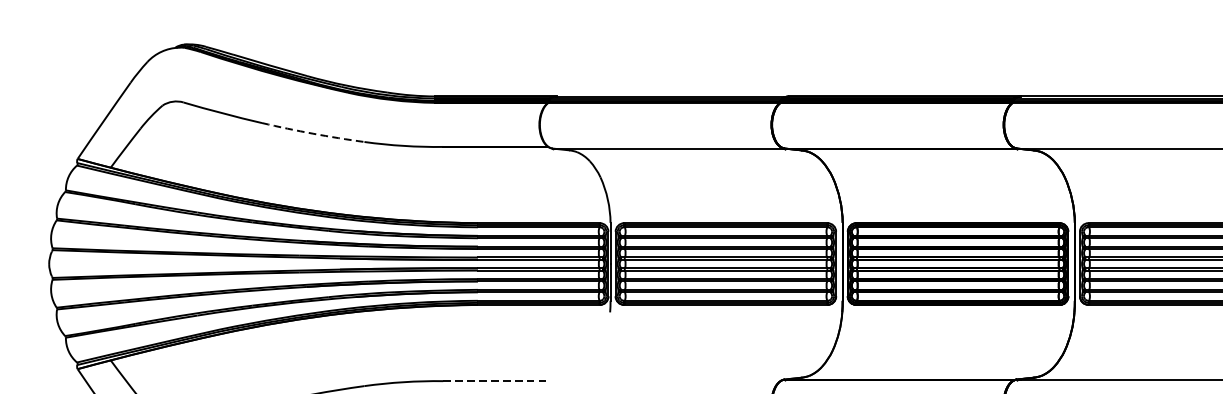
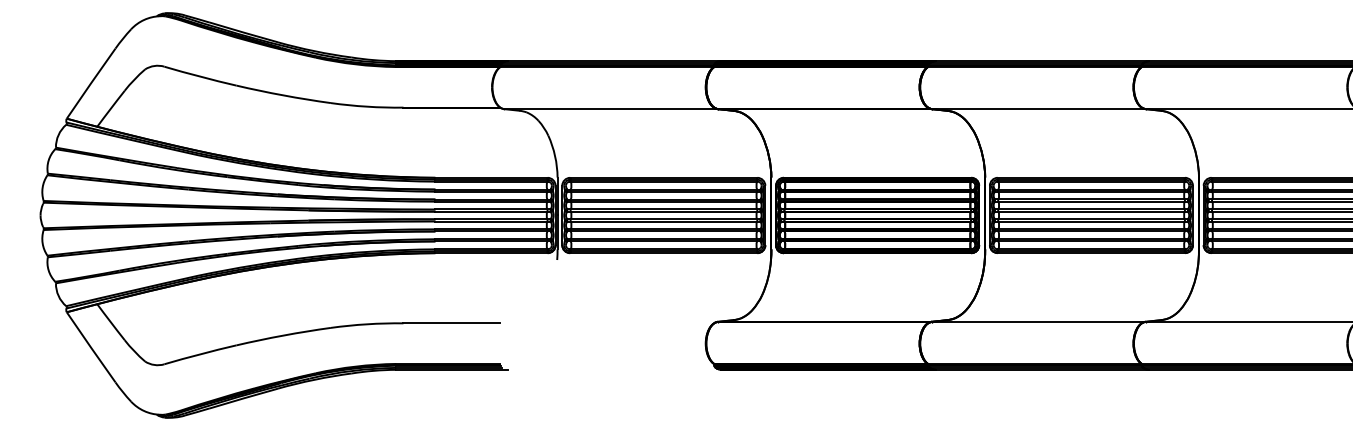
arc: (312, 133) -> (283, 95), dashed -> solid
line: (496, 381) -> (452, 323), dashed -> solid

